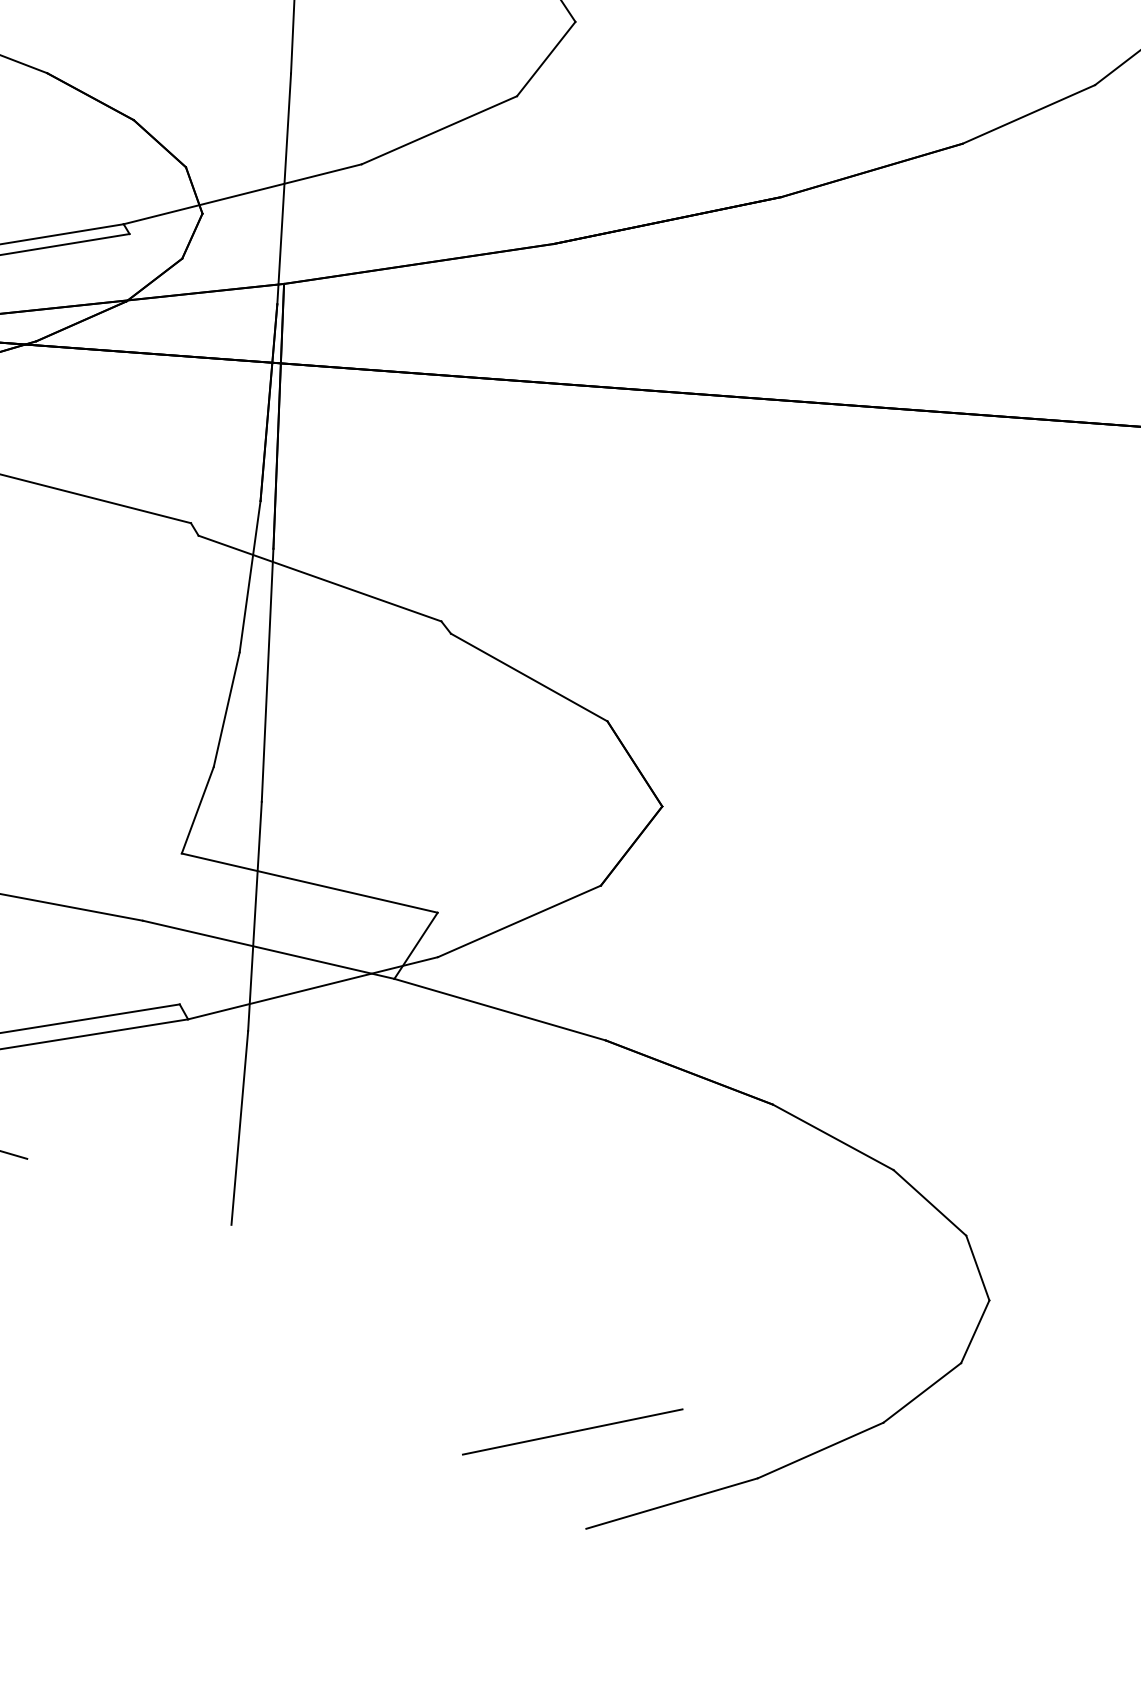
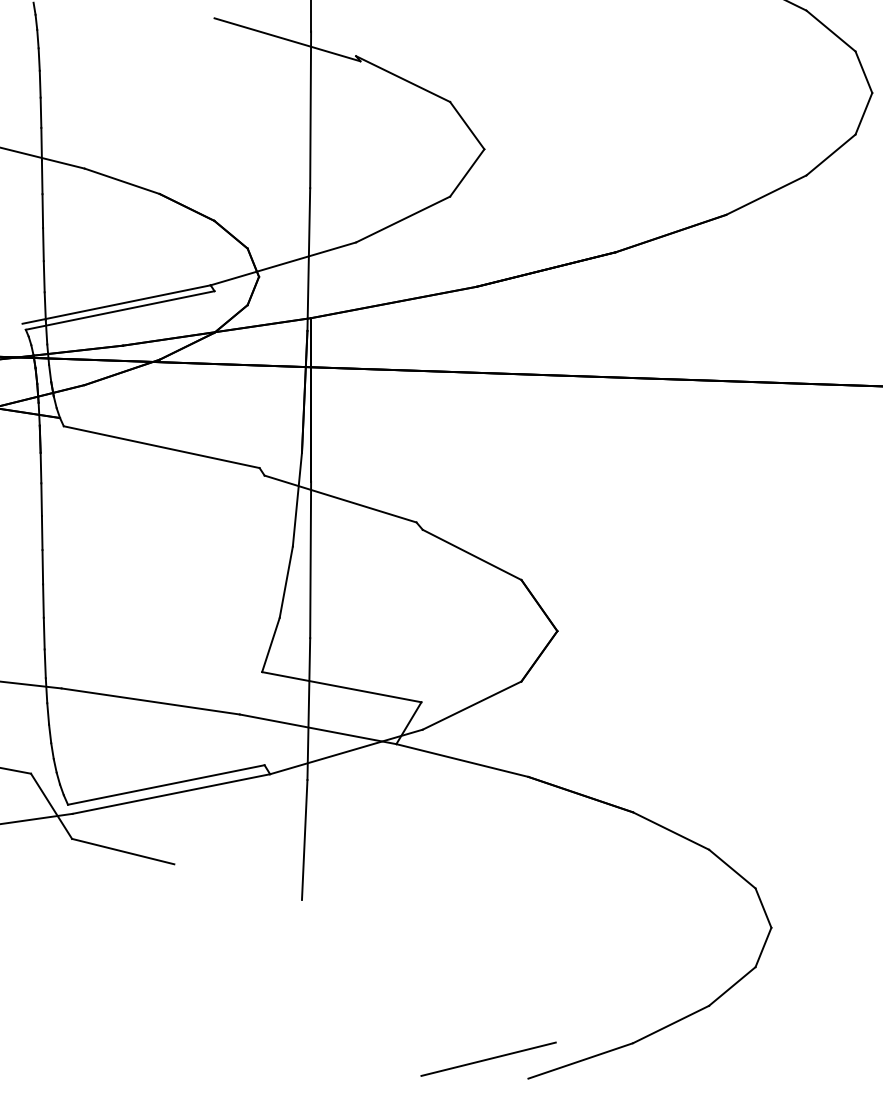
line: (572, 1430) -> (488, 1058), moved

